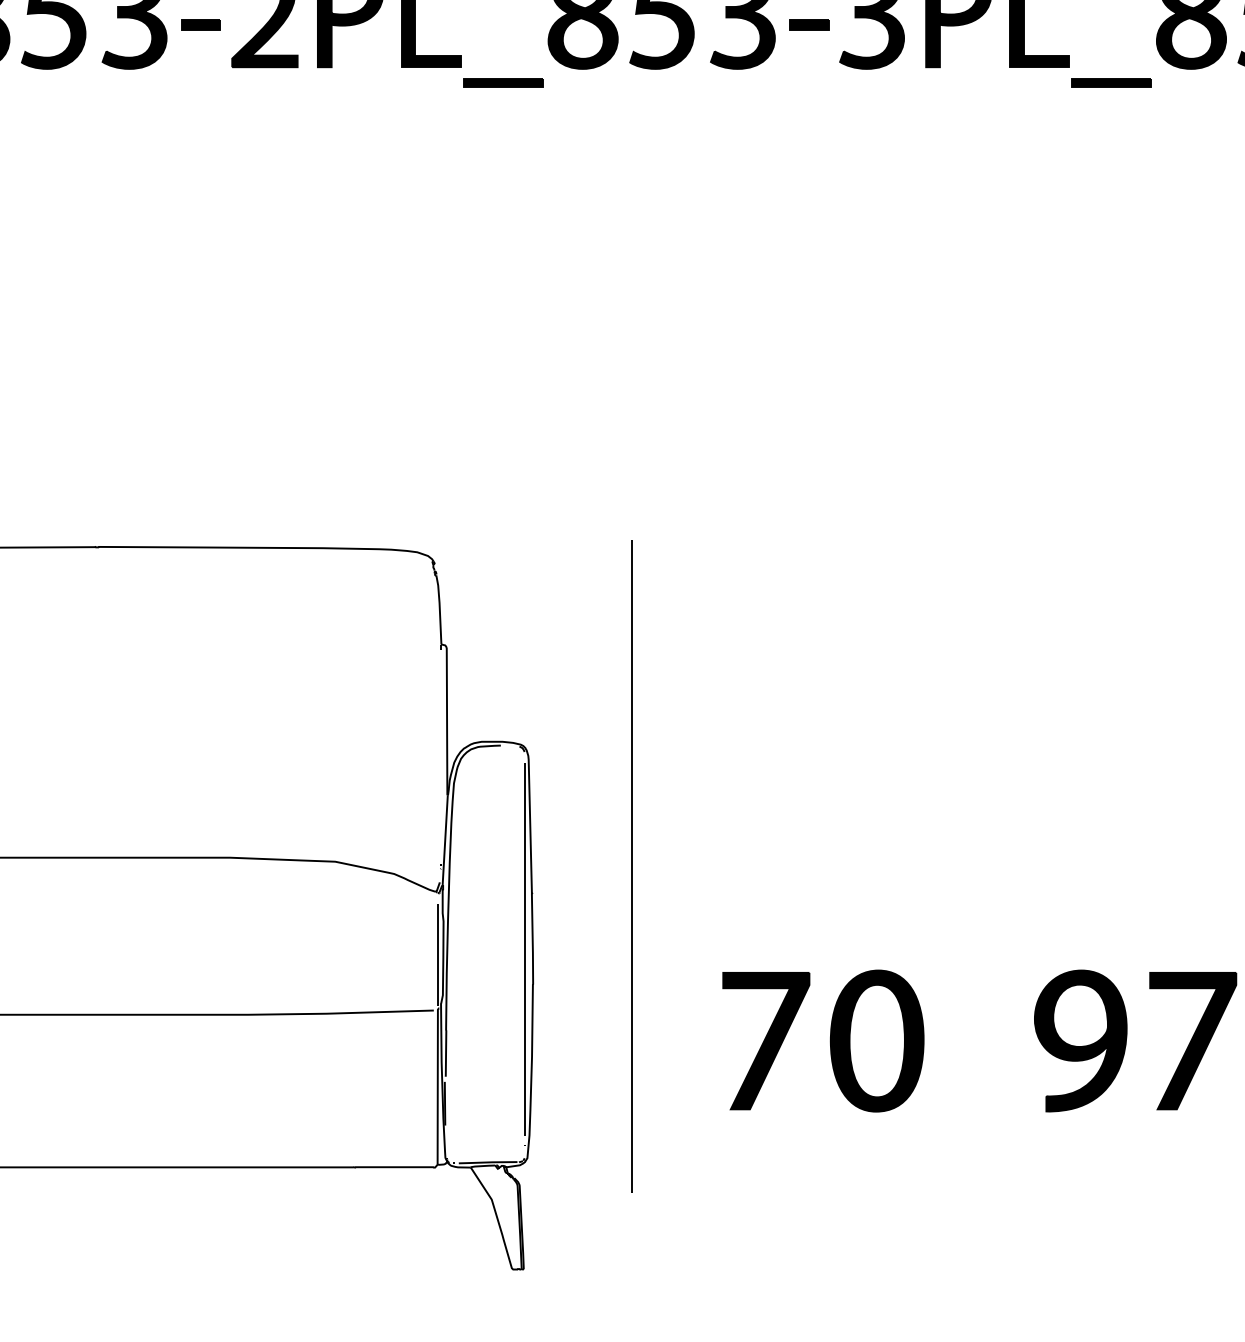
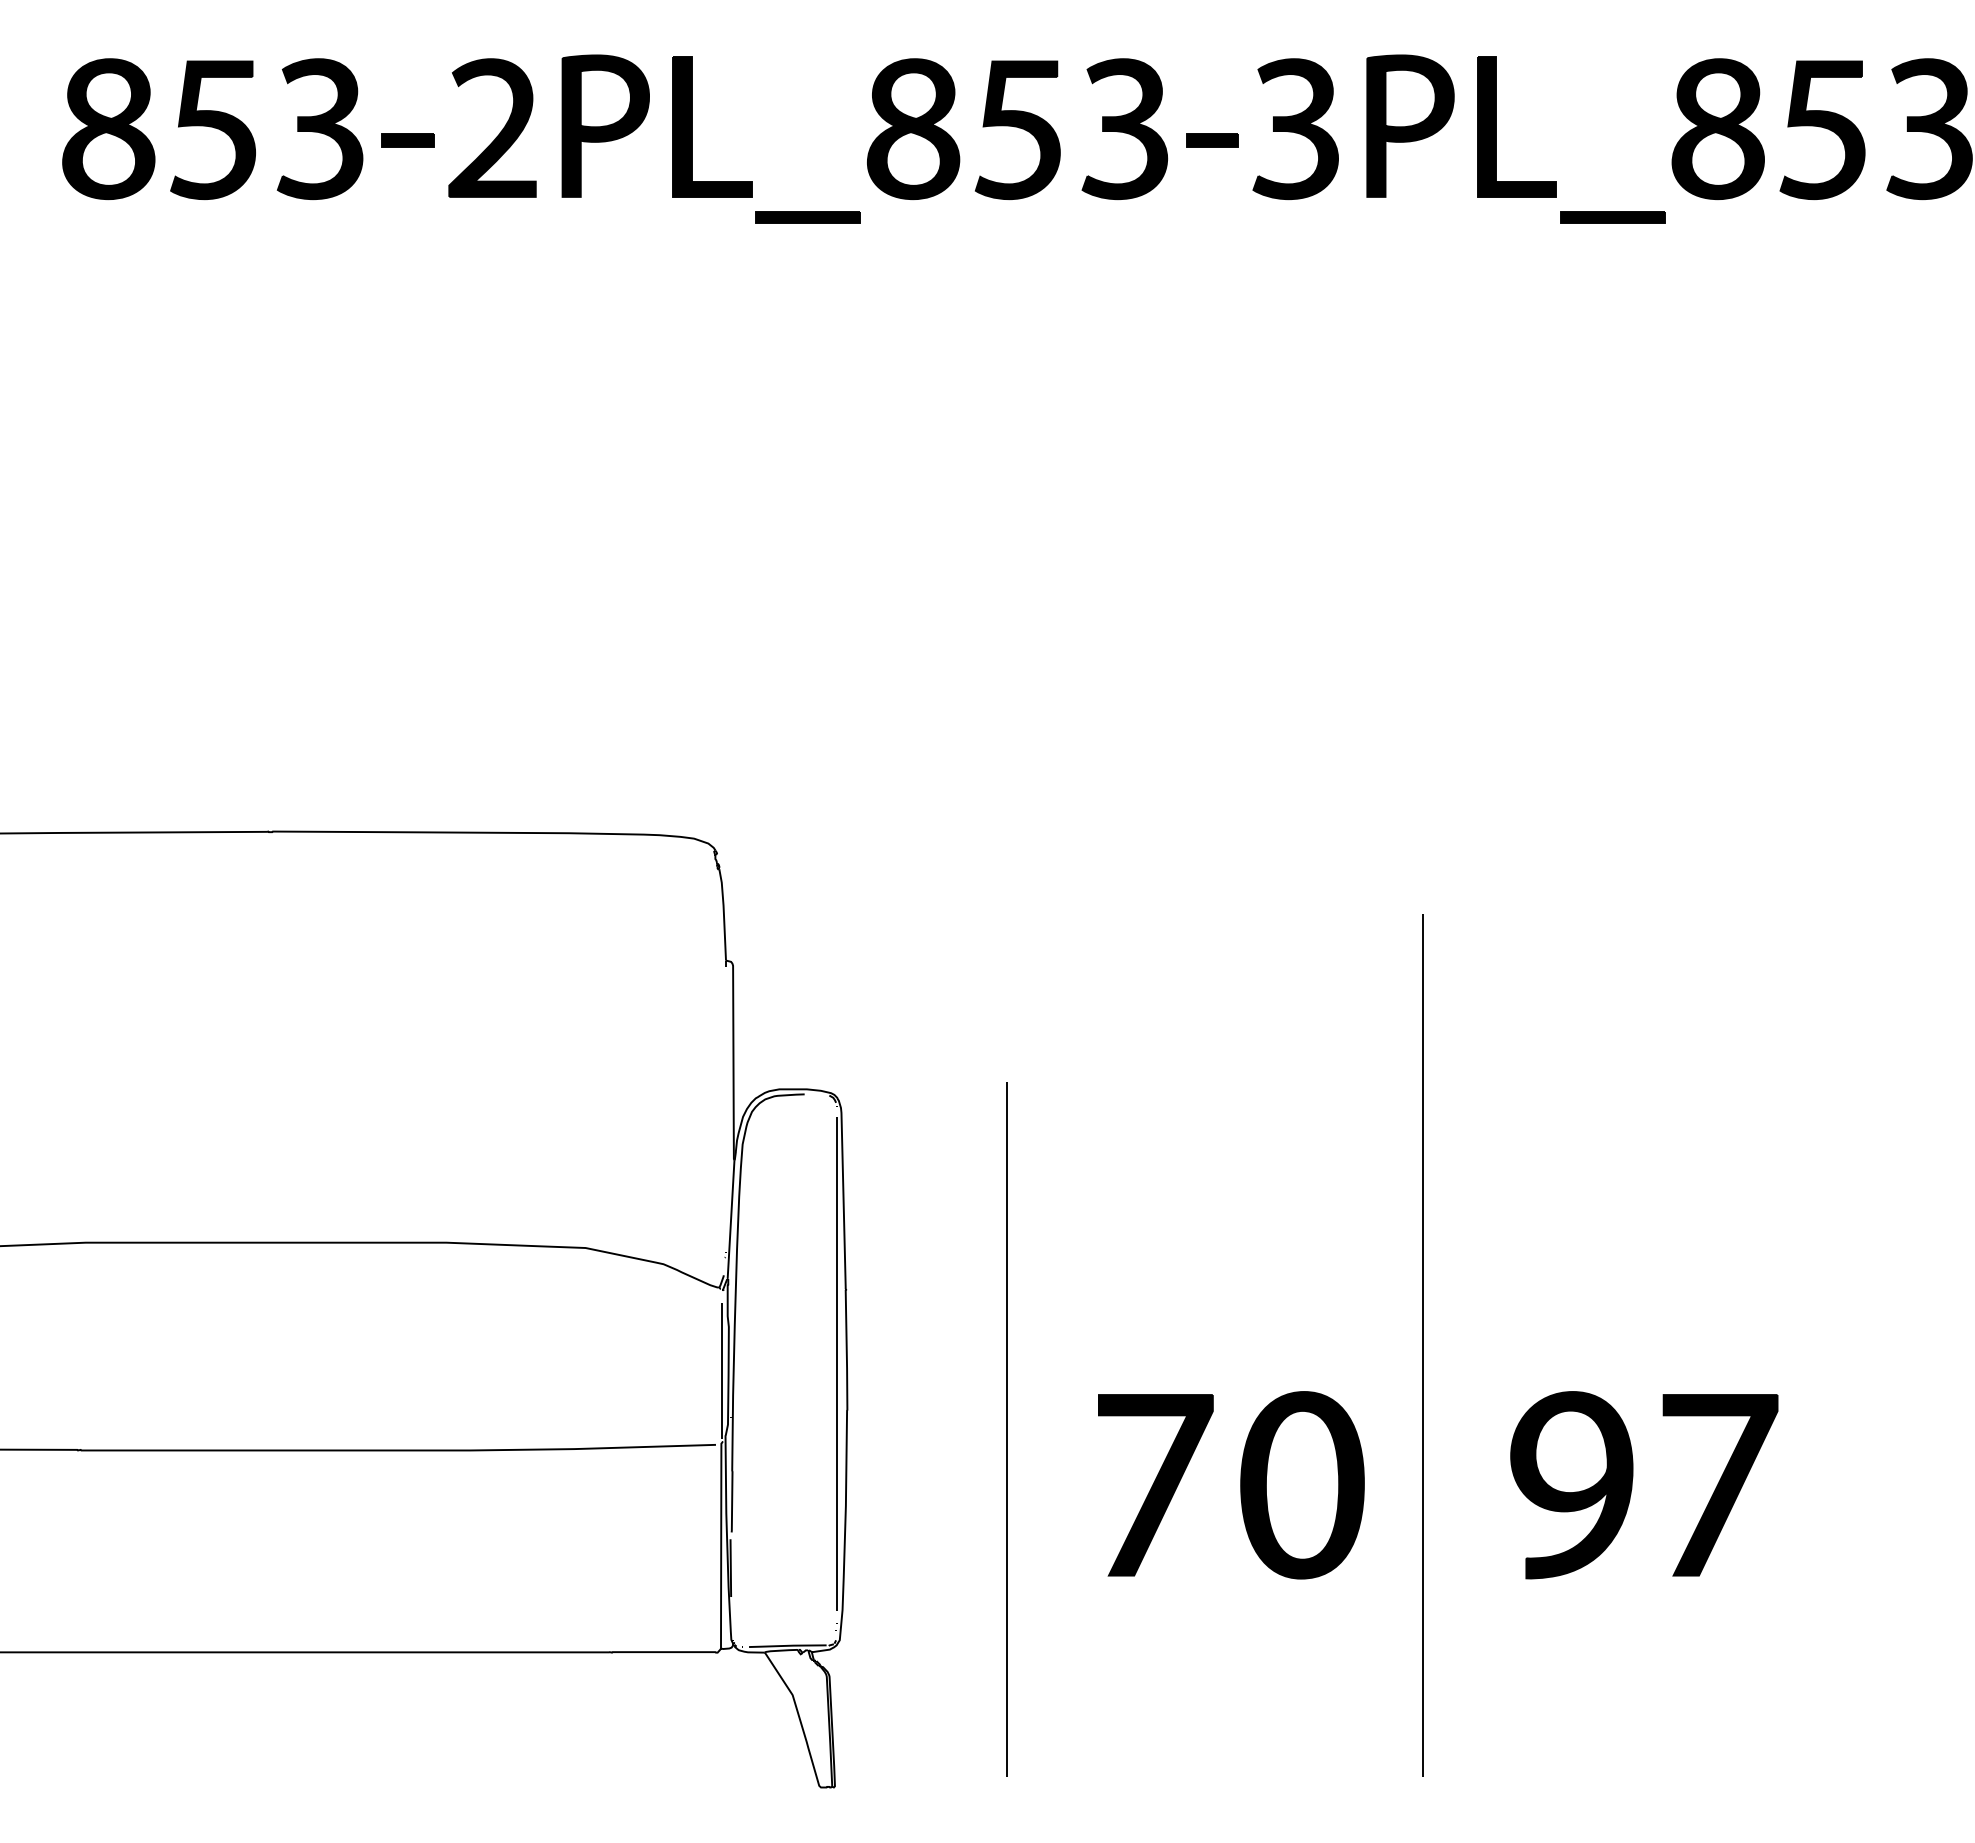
line: (631, 866) -> (1422, 1345), moved
line: (653, 998) -> (1006, 1429), added

